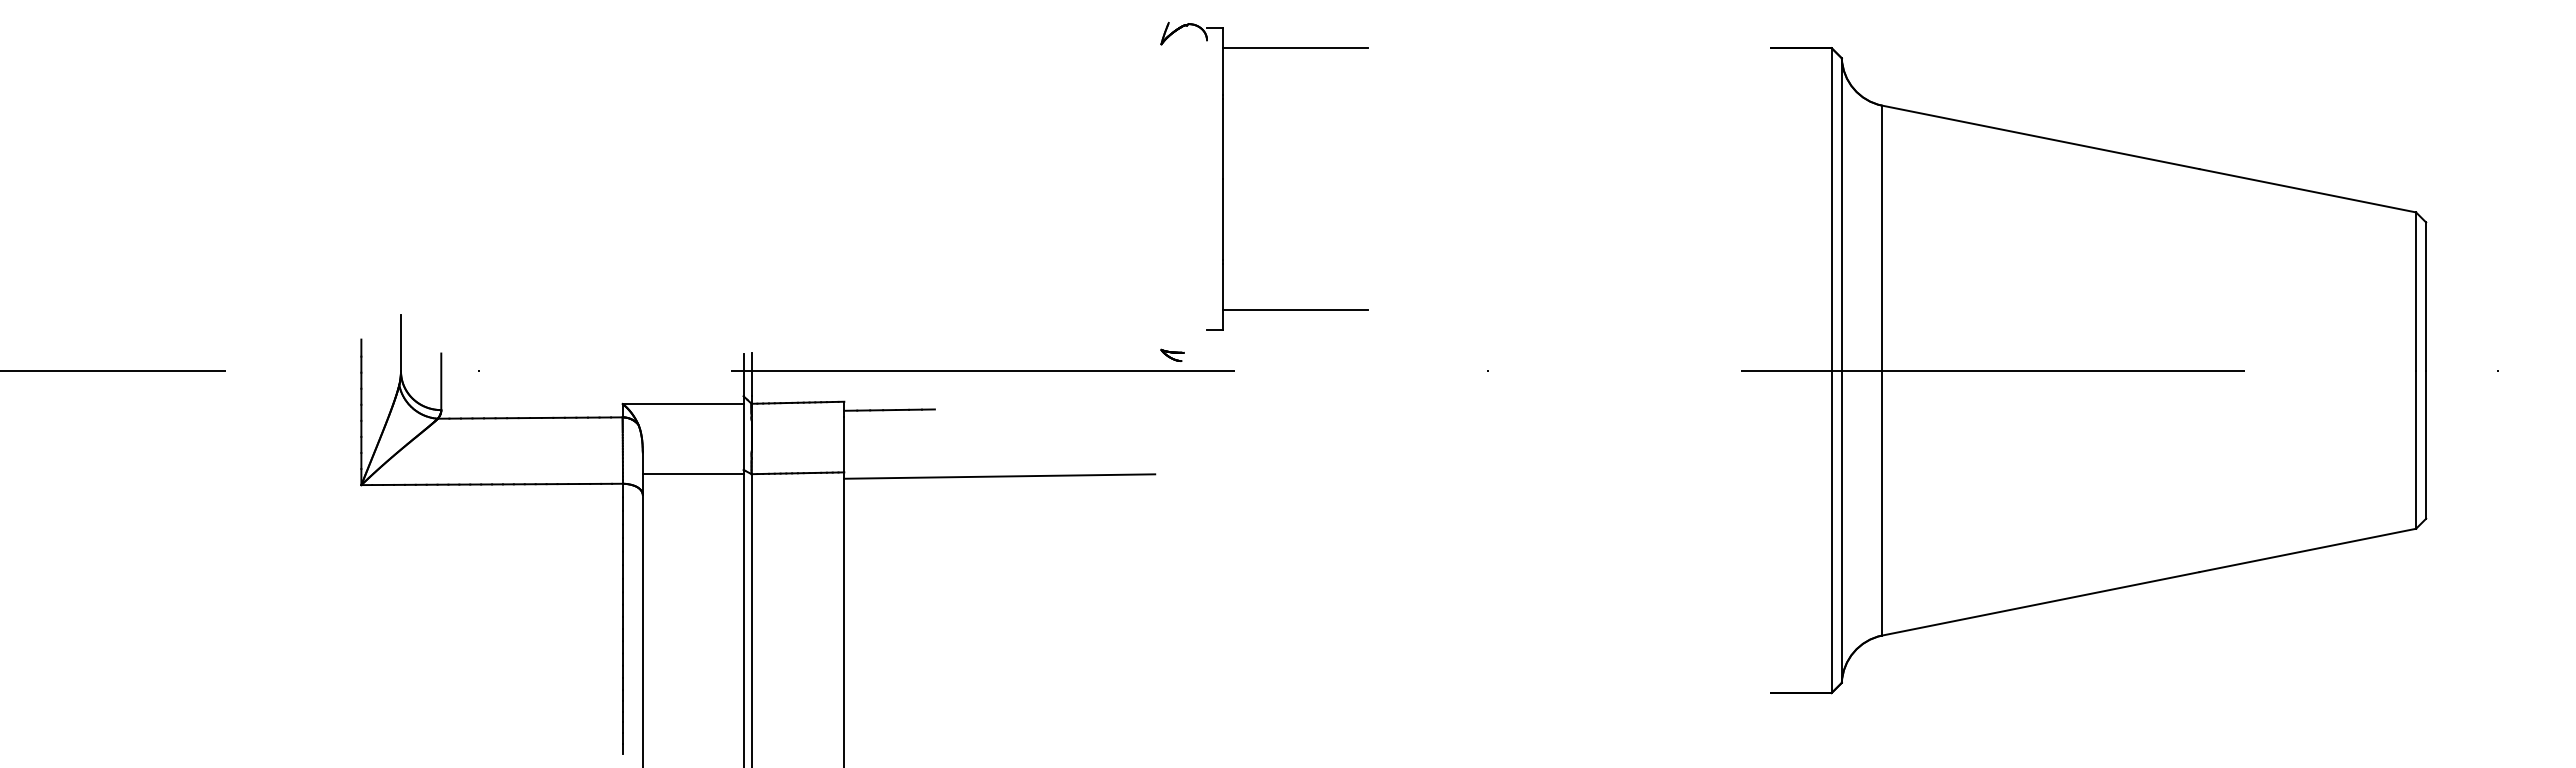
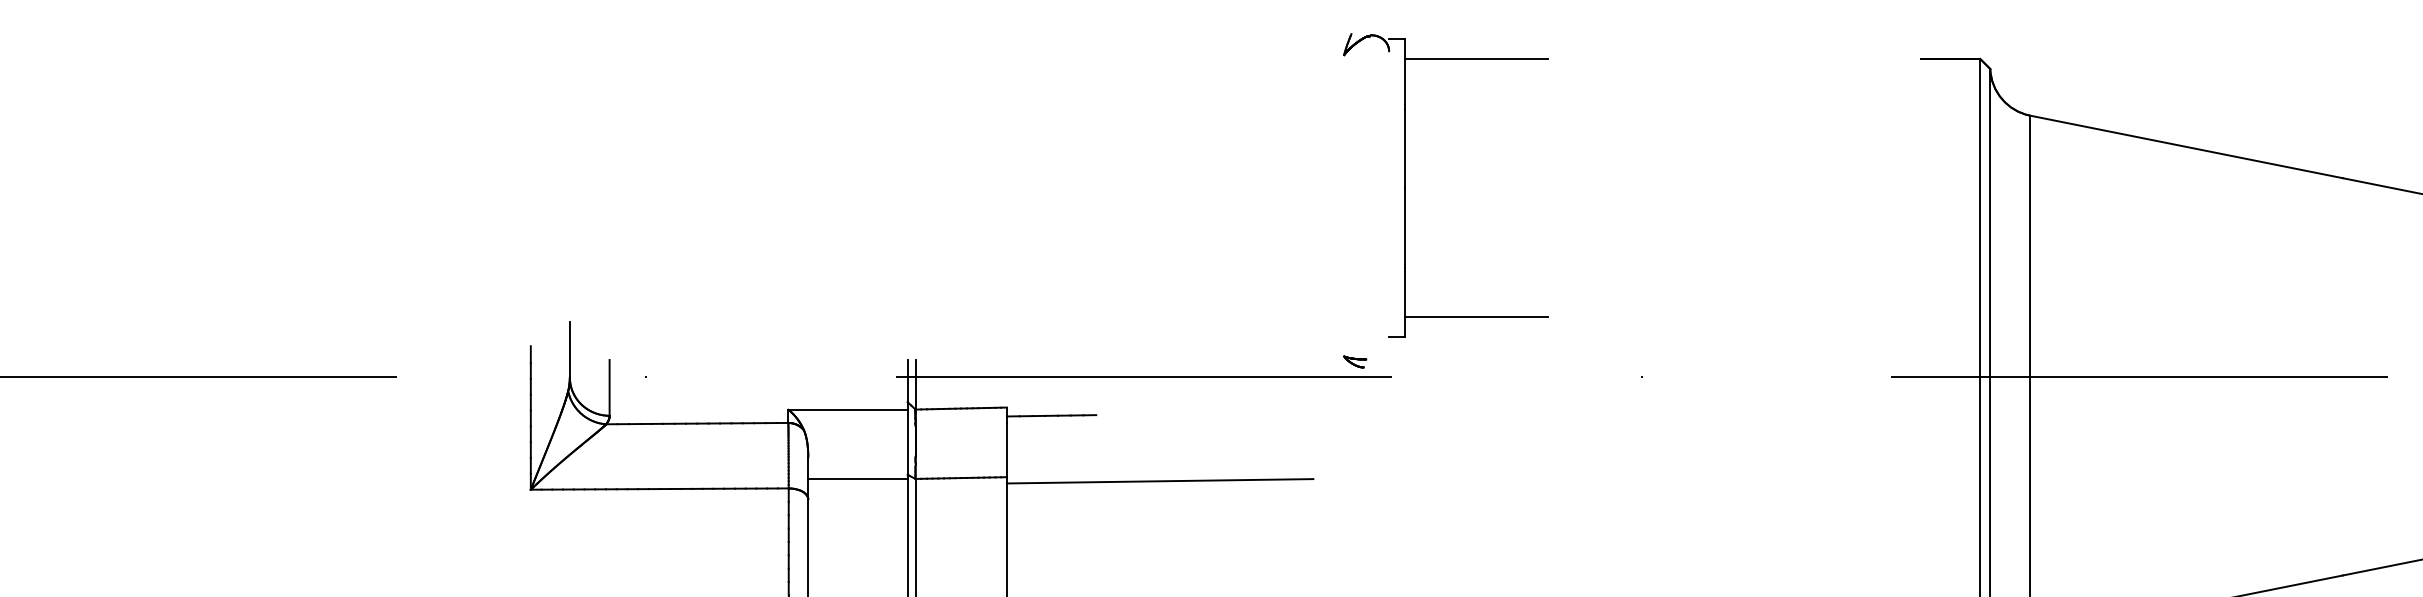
part: (1223, 191) -> (1405, 200), moved

